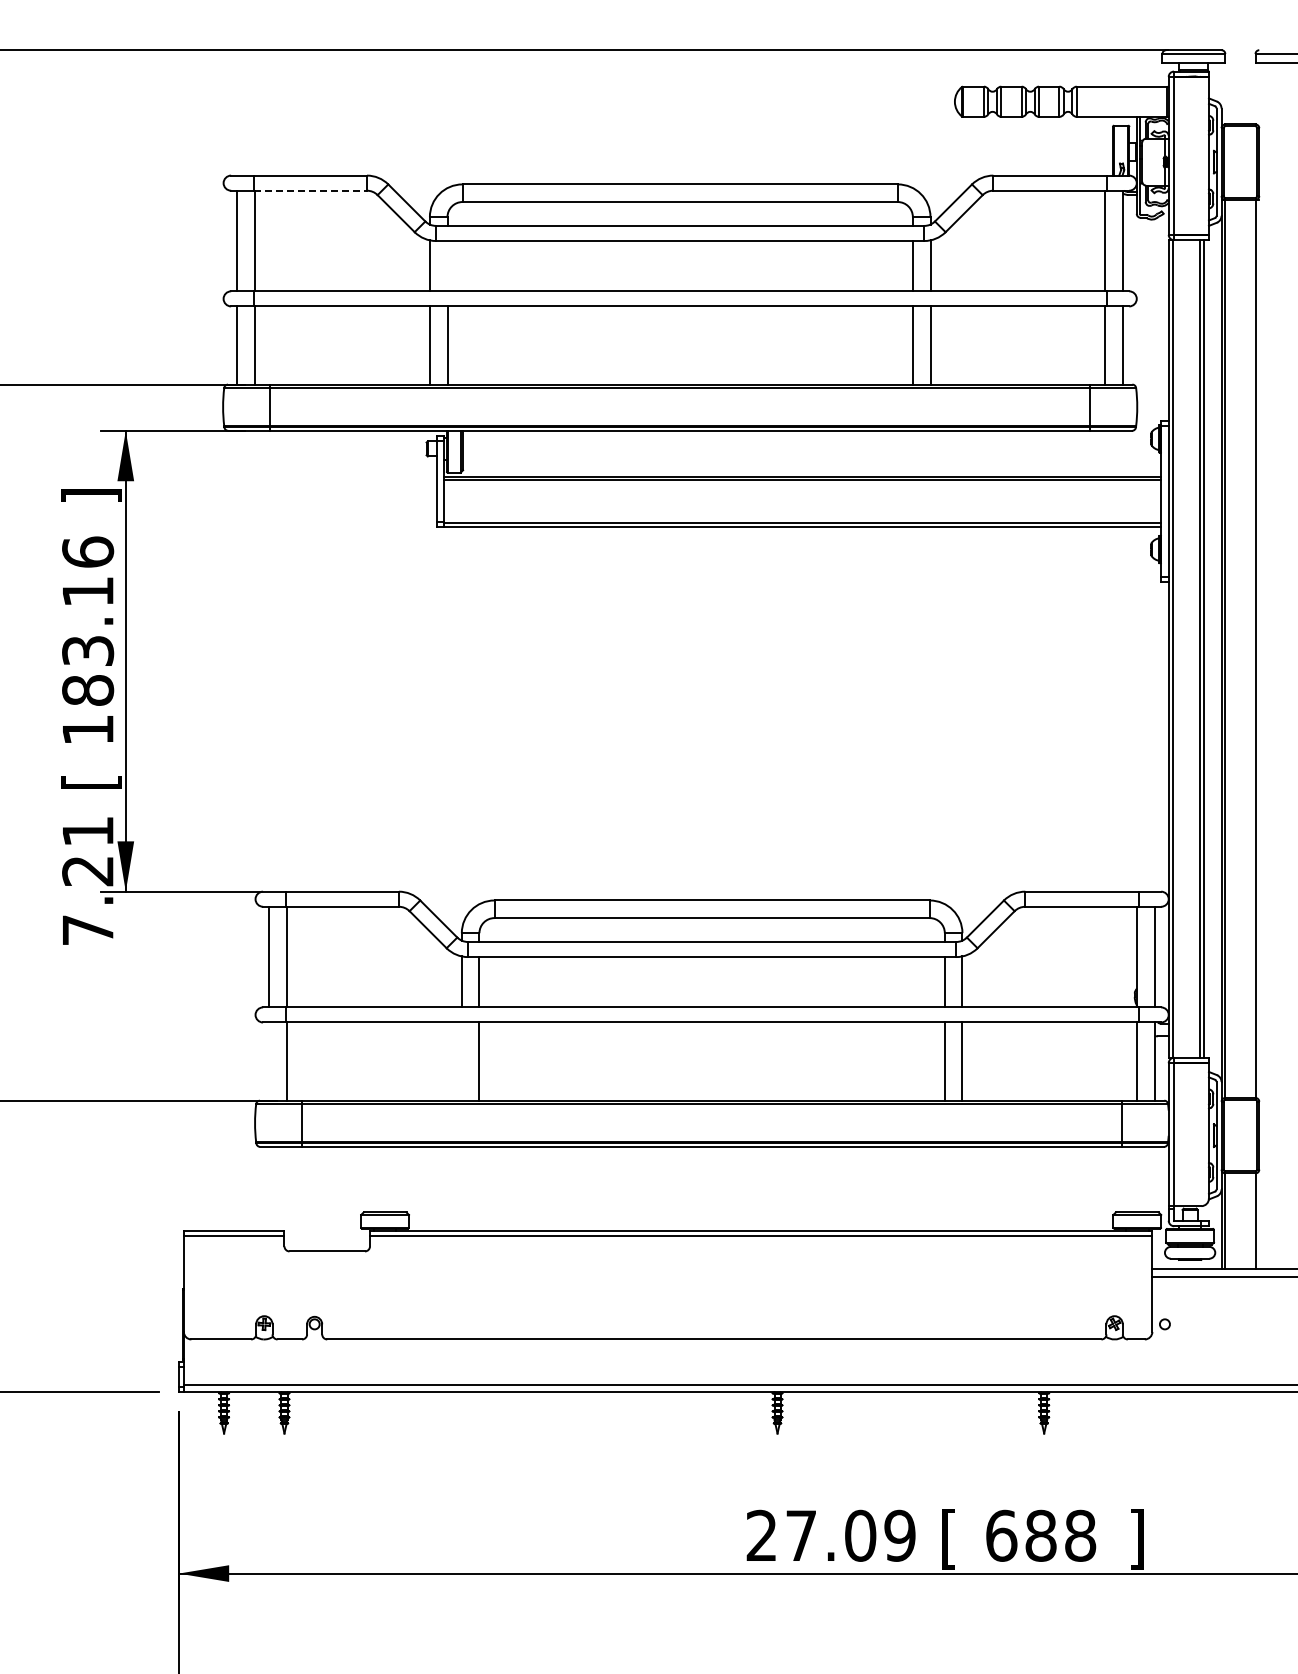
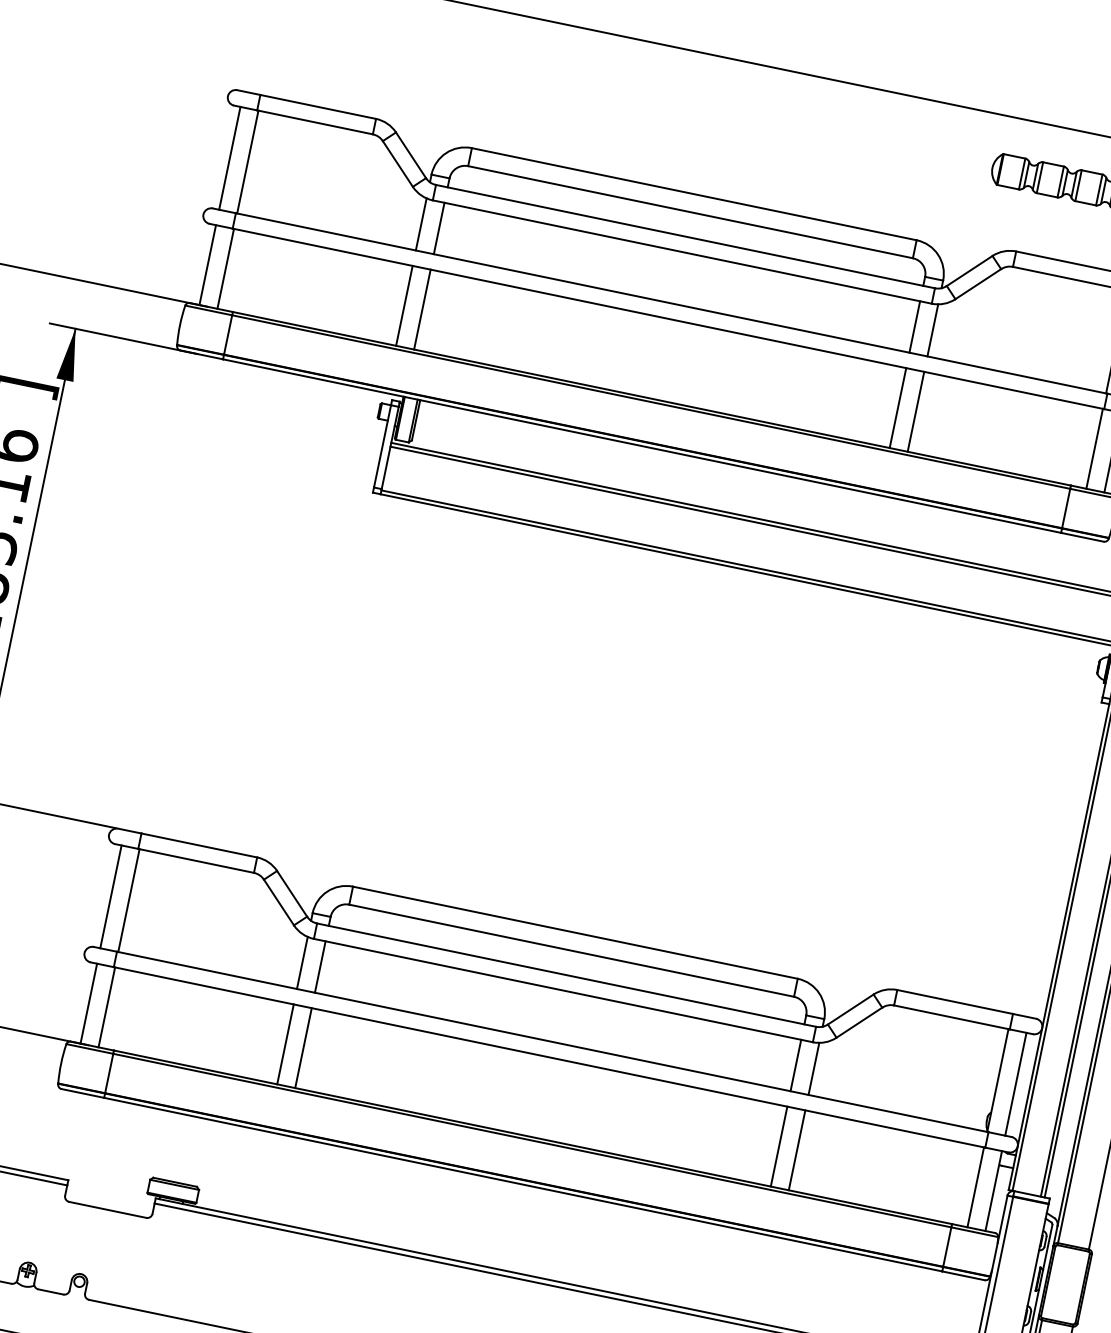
line: (310, 190) -> (315, 122), dashed -> solid
line: (447, 266) -> (439, 228), added
line: (269, 1061) -> (88, 1003), added
line: (461, 1061) -> (285, 1044), added

